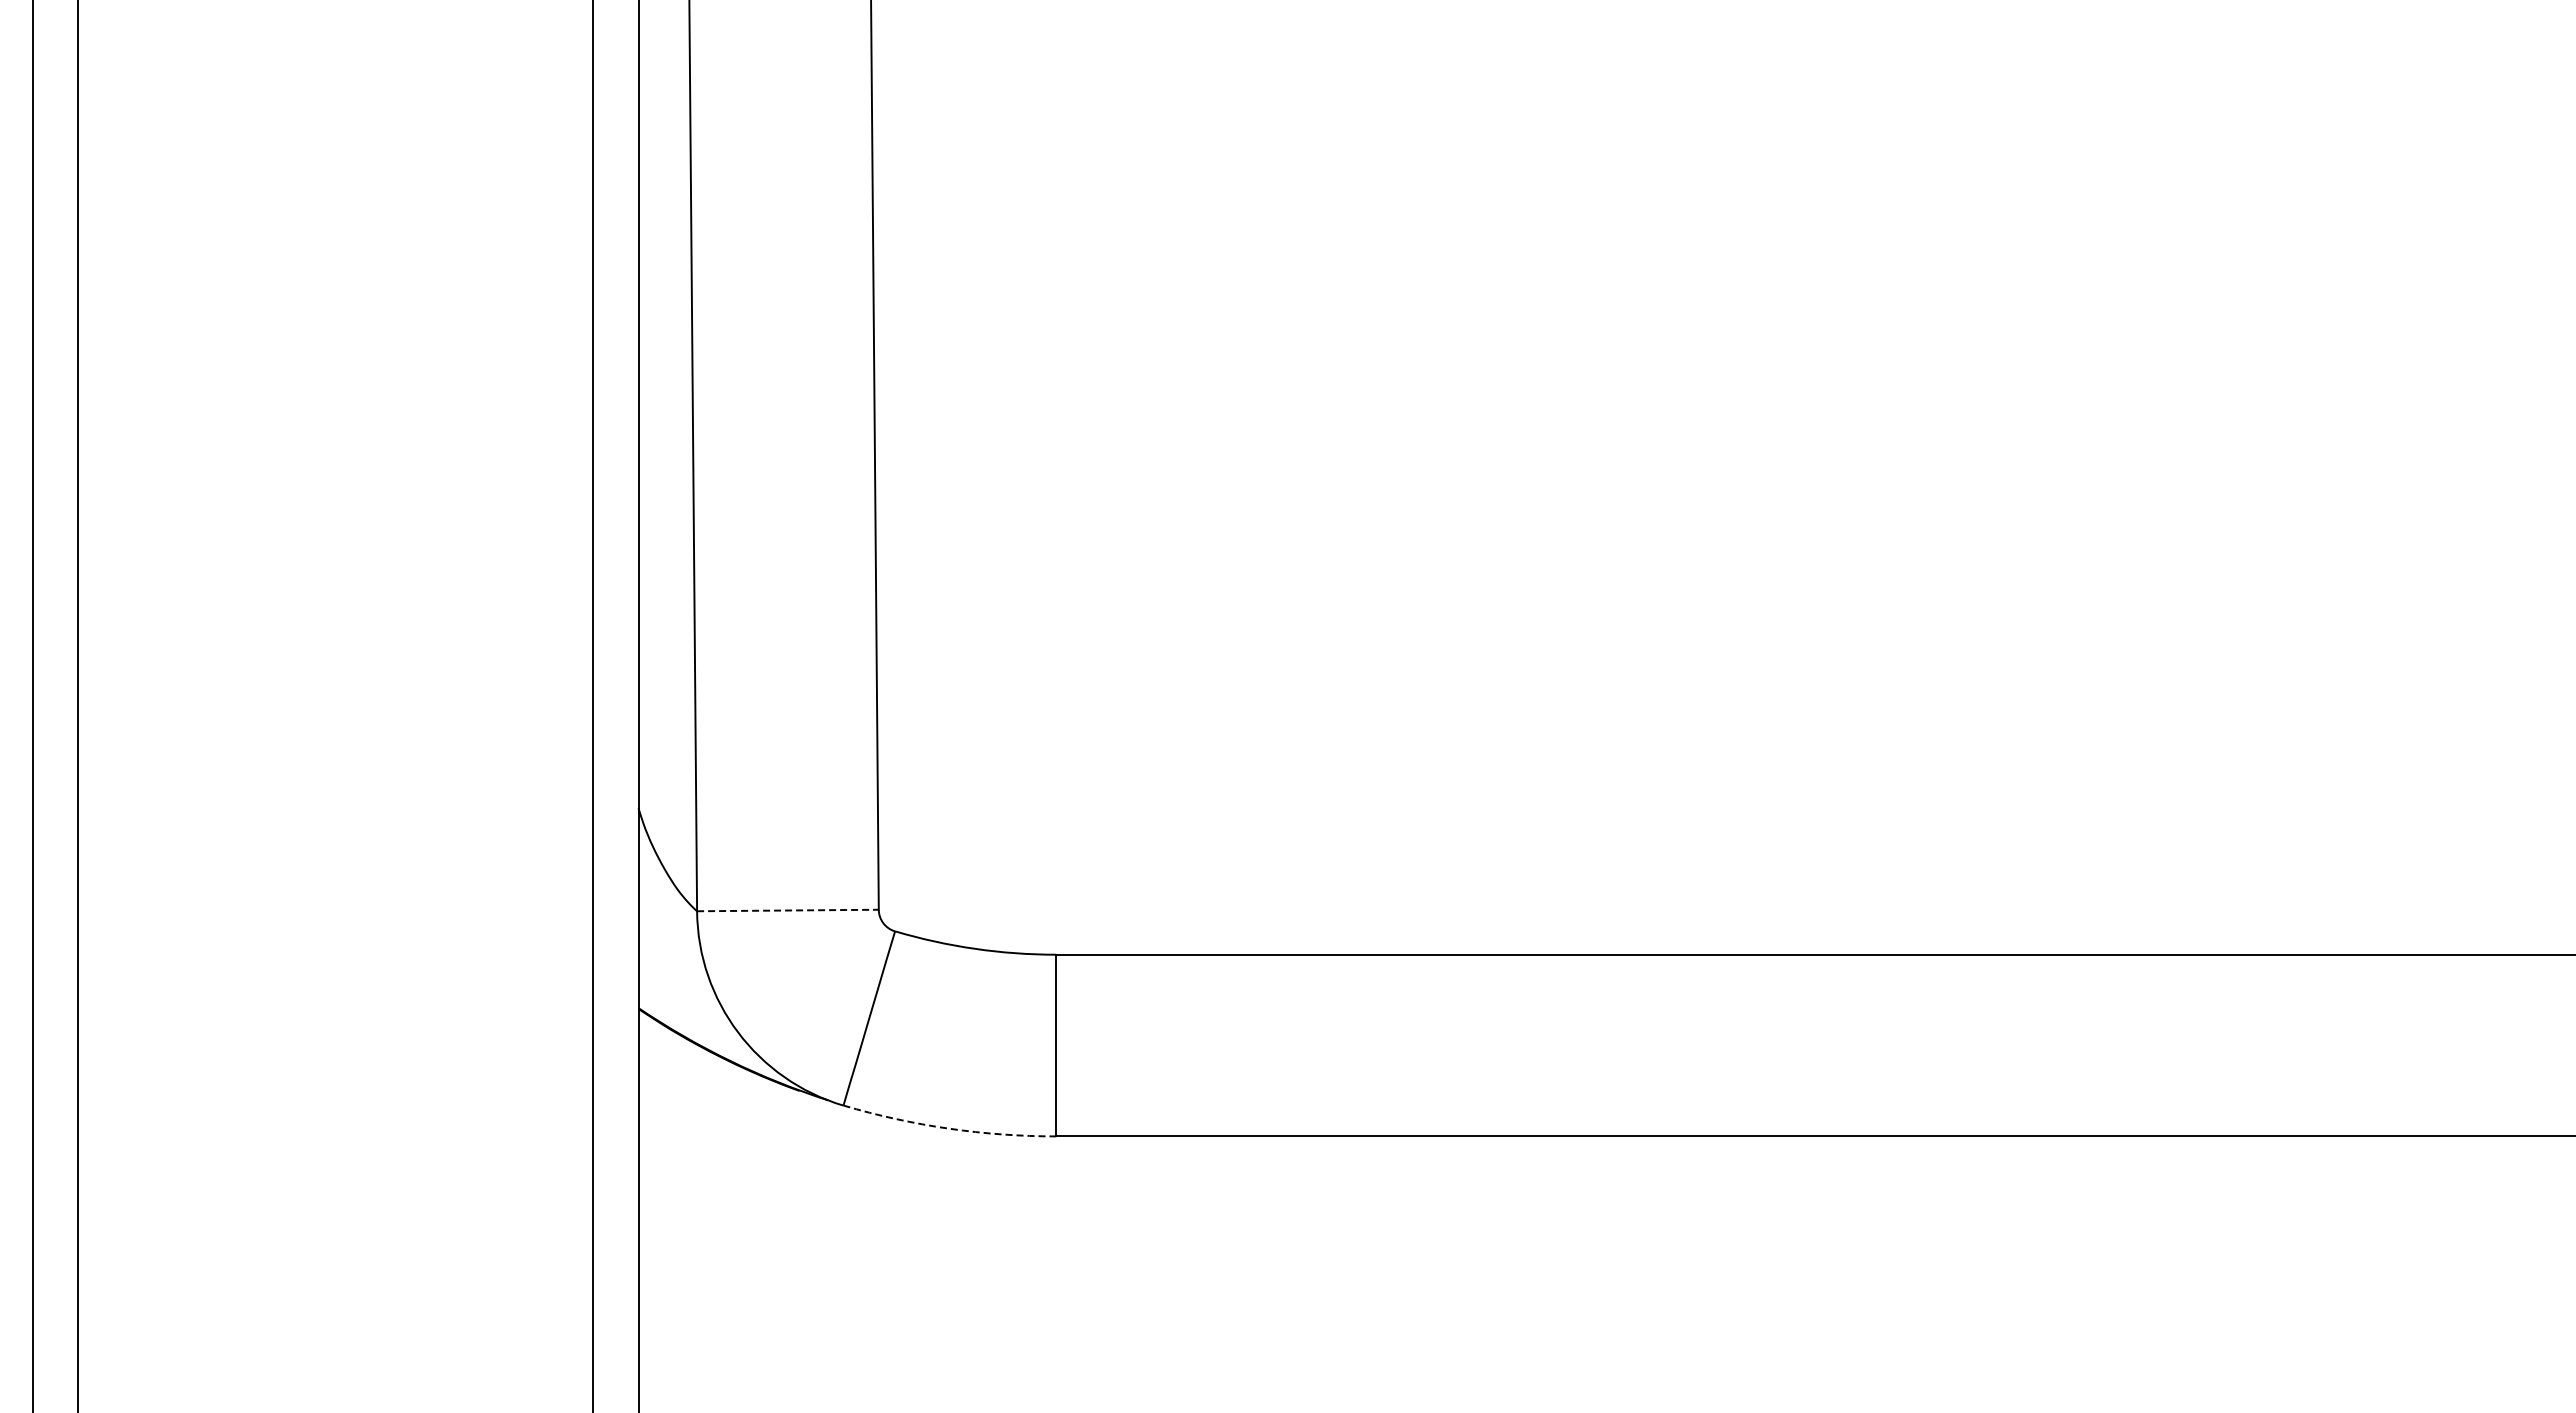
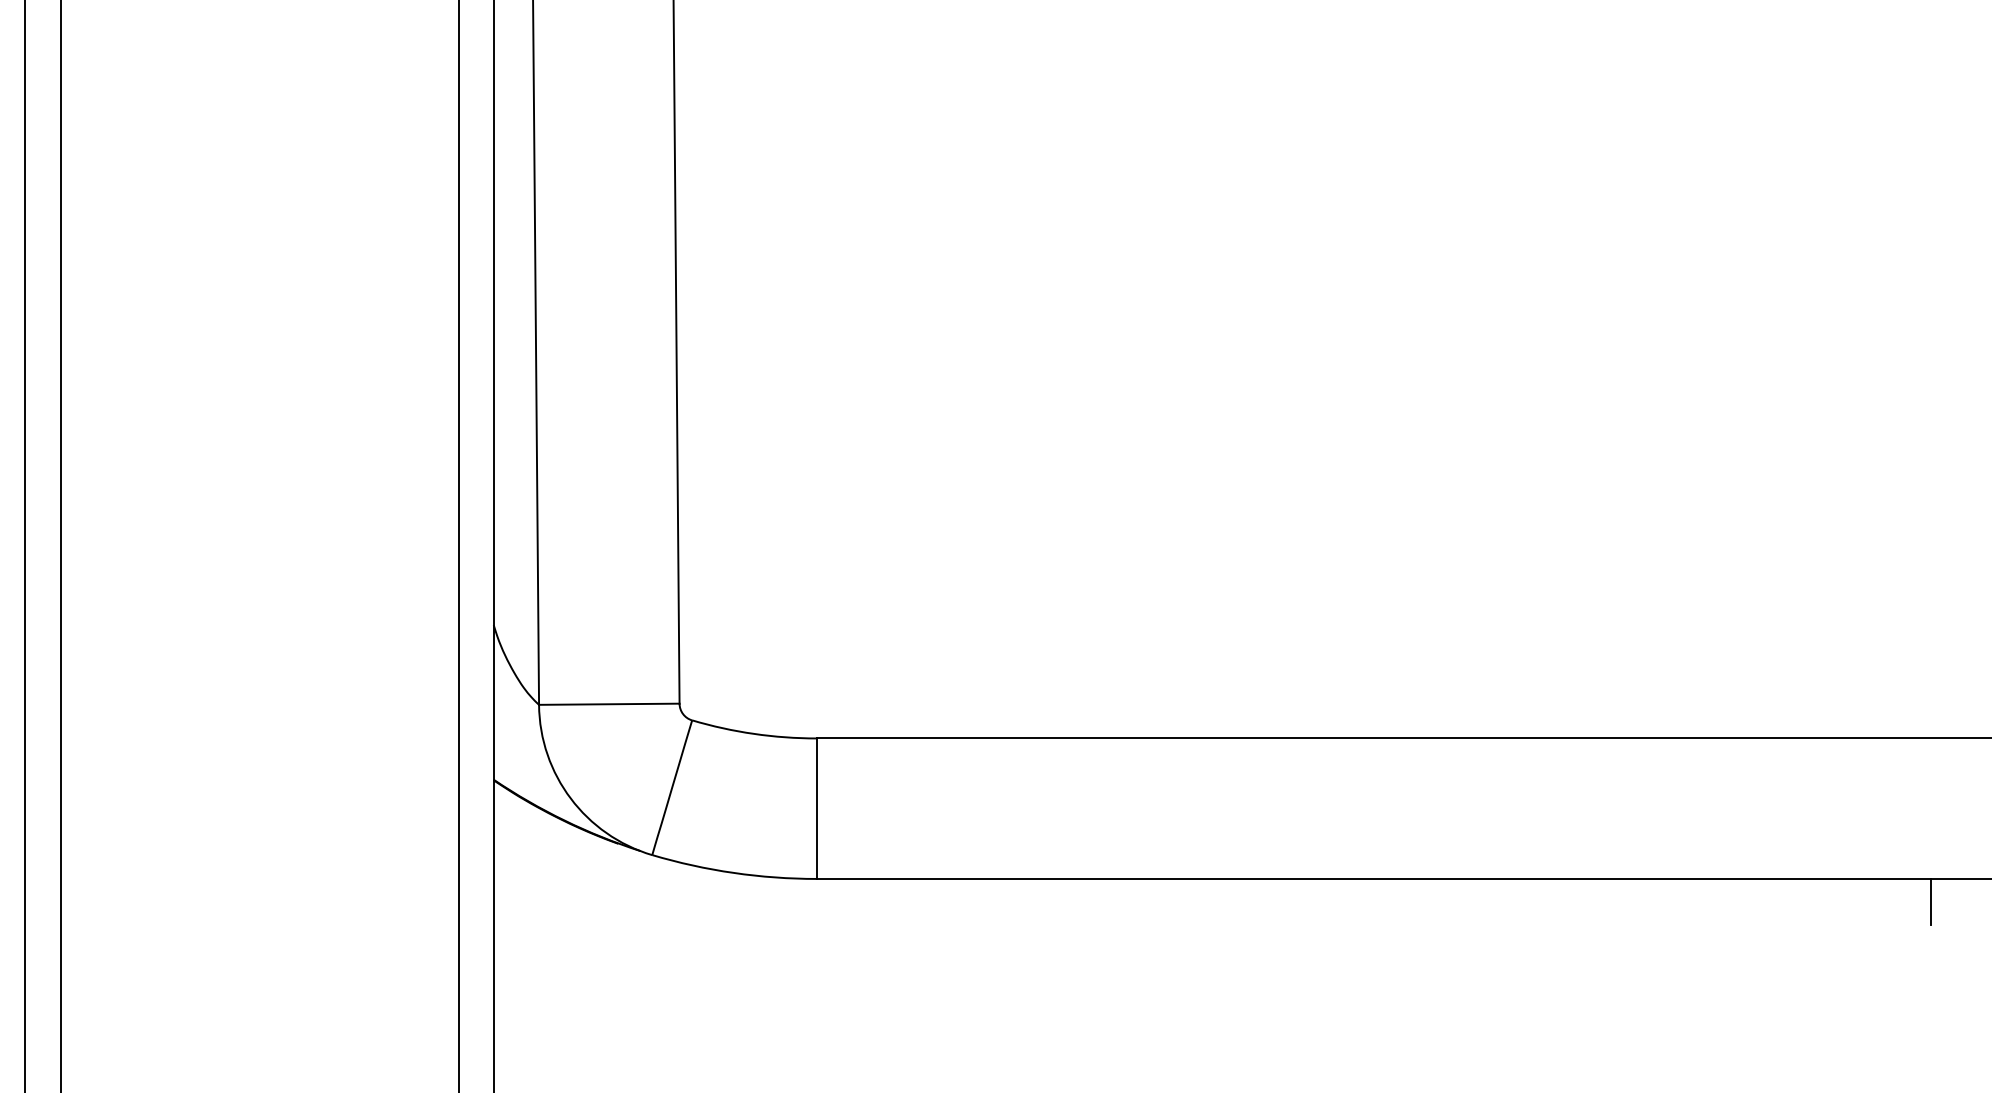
line: (787, 910) -> (608, 704), dashed -> solid
arc: (948, 1128) -> (733, 872), dashed -> solid
line: (2497, 1166) -> (1931, 902), added

